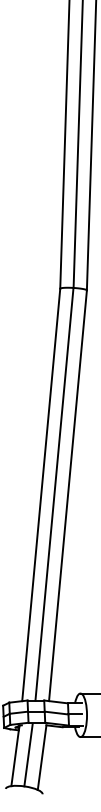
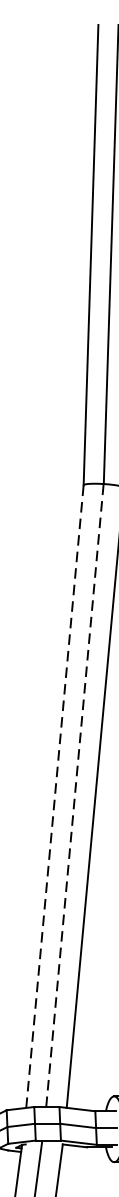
line: (54, 493) -> (74, 794), solid -> dashed
line: (41, 494) -> (55, 795), solid -> dashed

